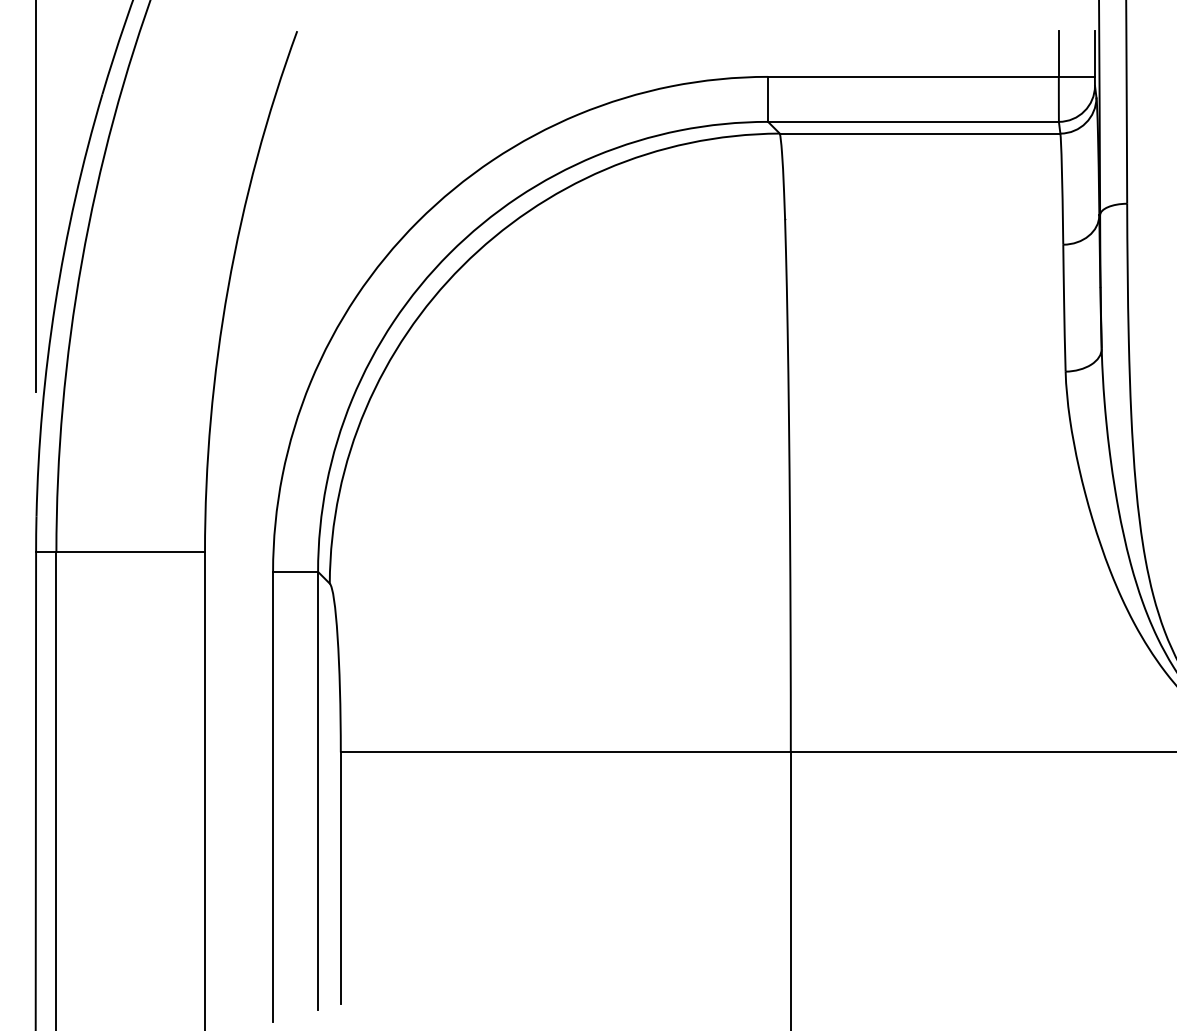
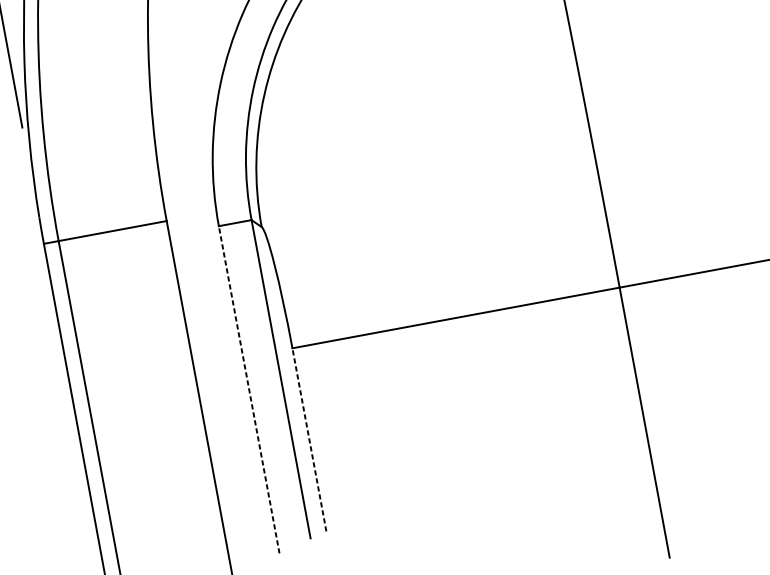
line: (273, 796) -> (249, 389), solid -> dashed
line: (340, 878) -> (309, 440), solid -> dashed

